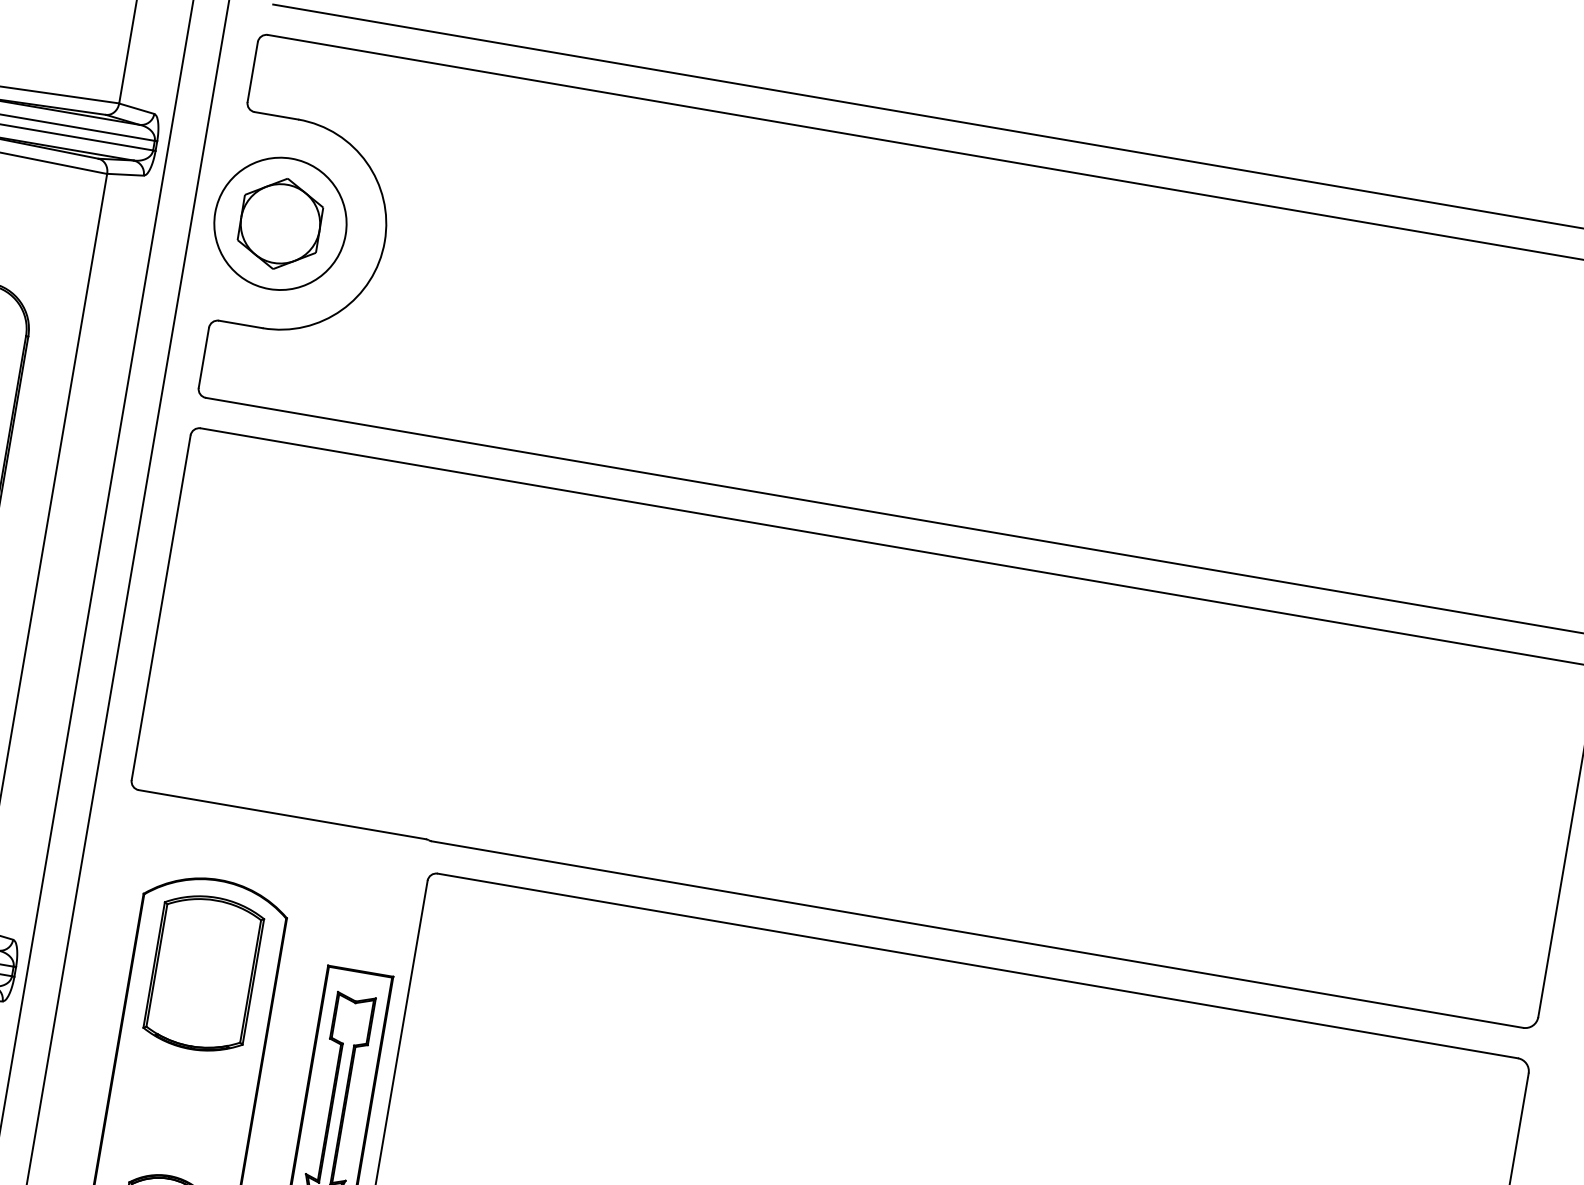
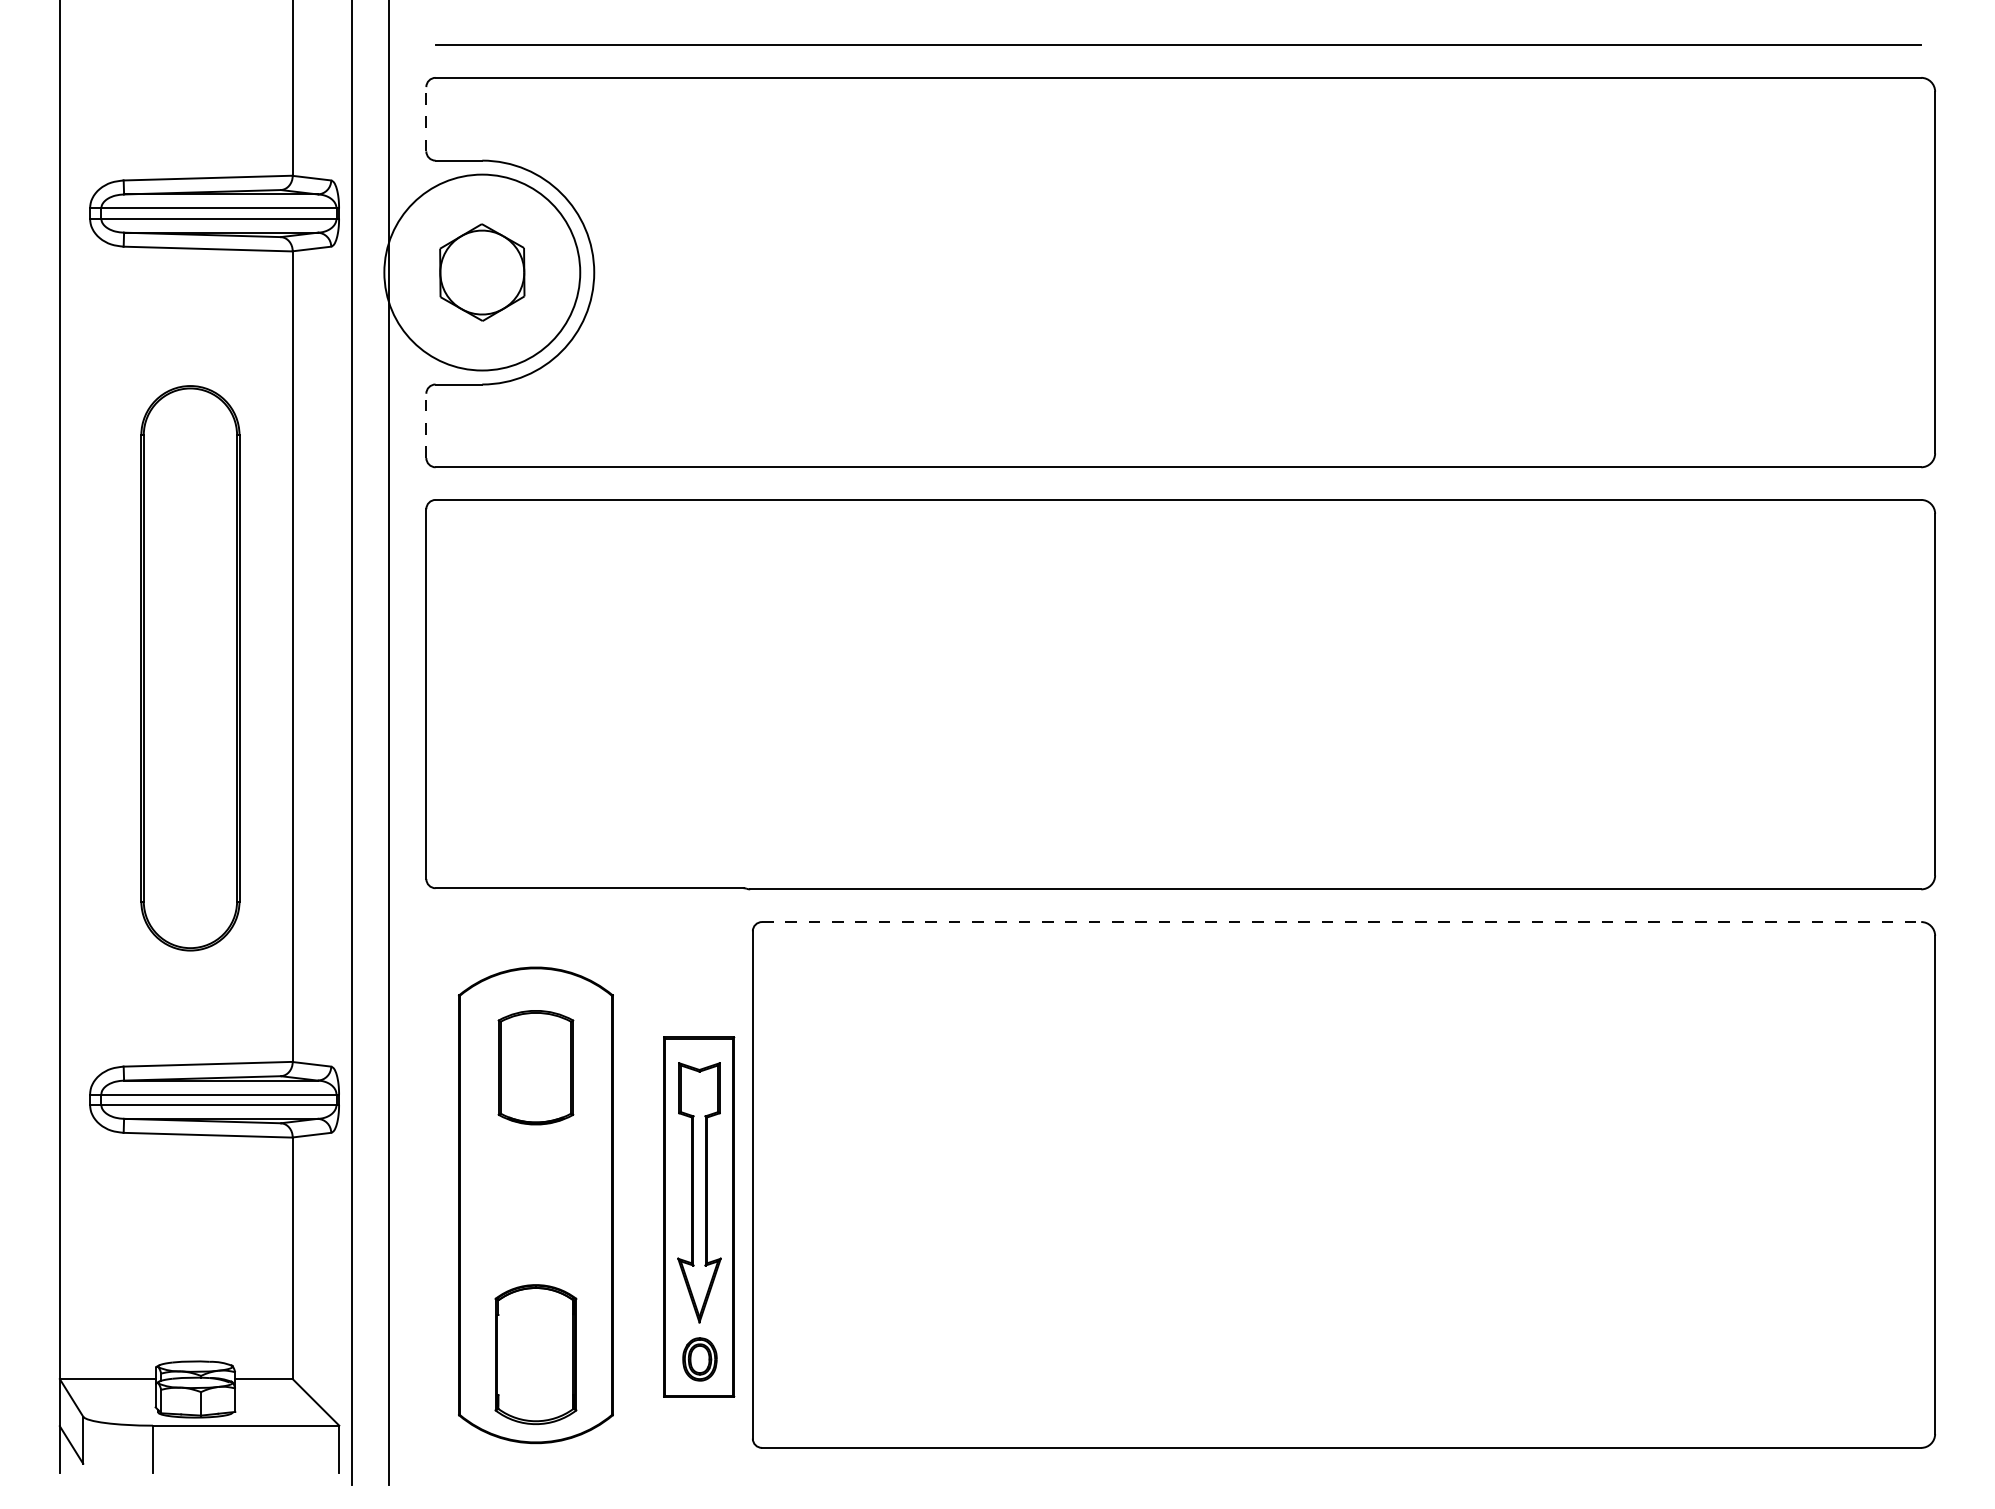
line: (253, 71) -> (426, 118), solid -> dashed
circle: (280, 223) -> (482, 272), size x1.4
line: (204, 357) -> (426, 425), solid -> dashed
line: (977, 966) -> (1341, 922), solid -> dashed
part: (203, 973) -> (535, 1067), size x0.7

